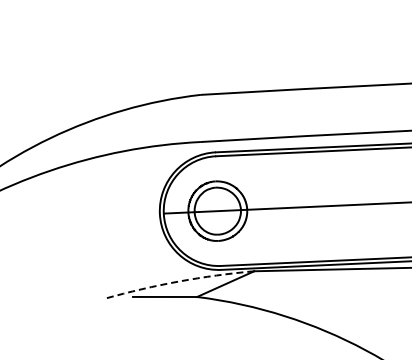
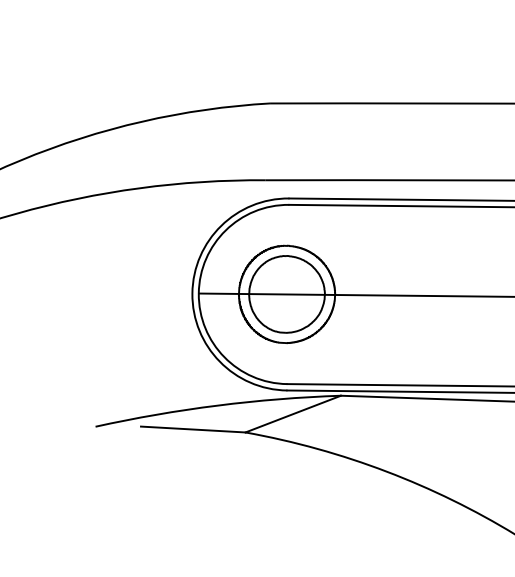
arc: (179, 281) -> (218, 405), dashed -> solid

